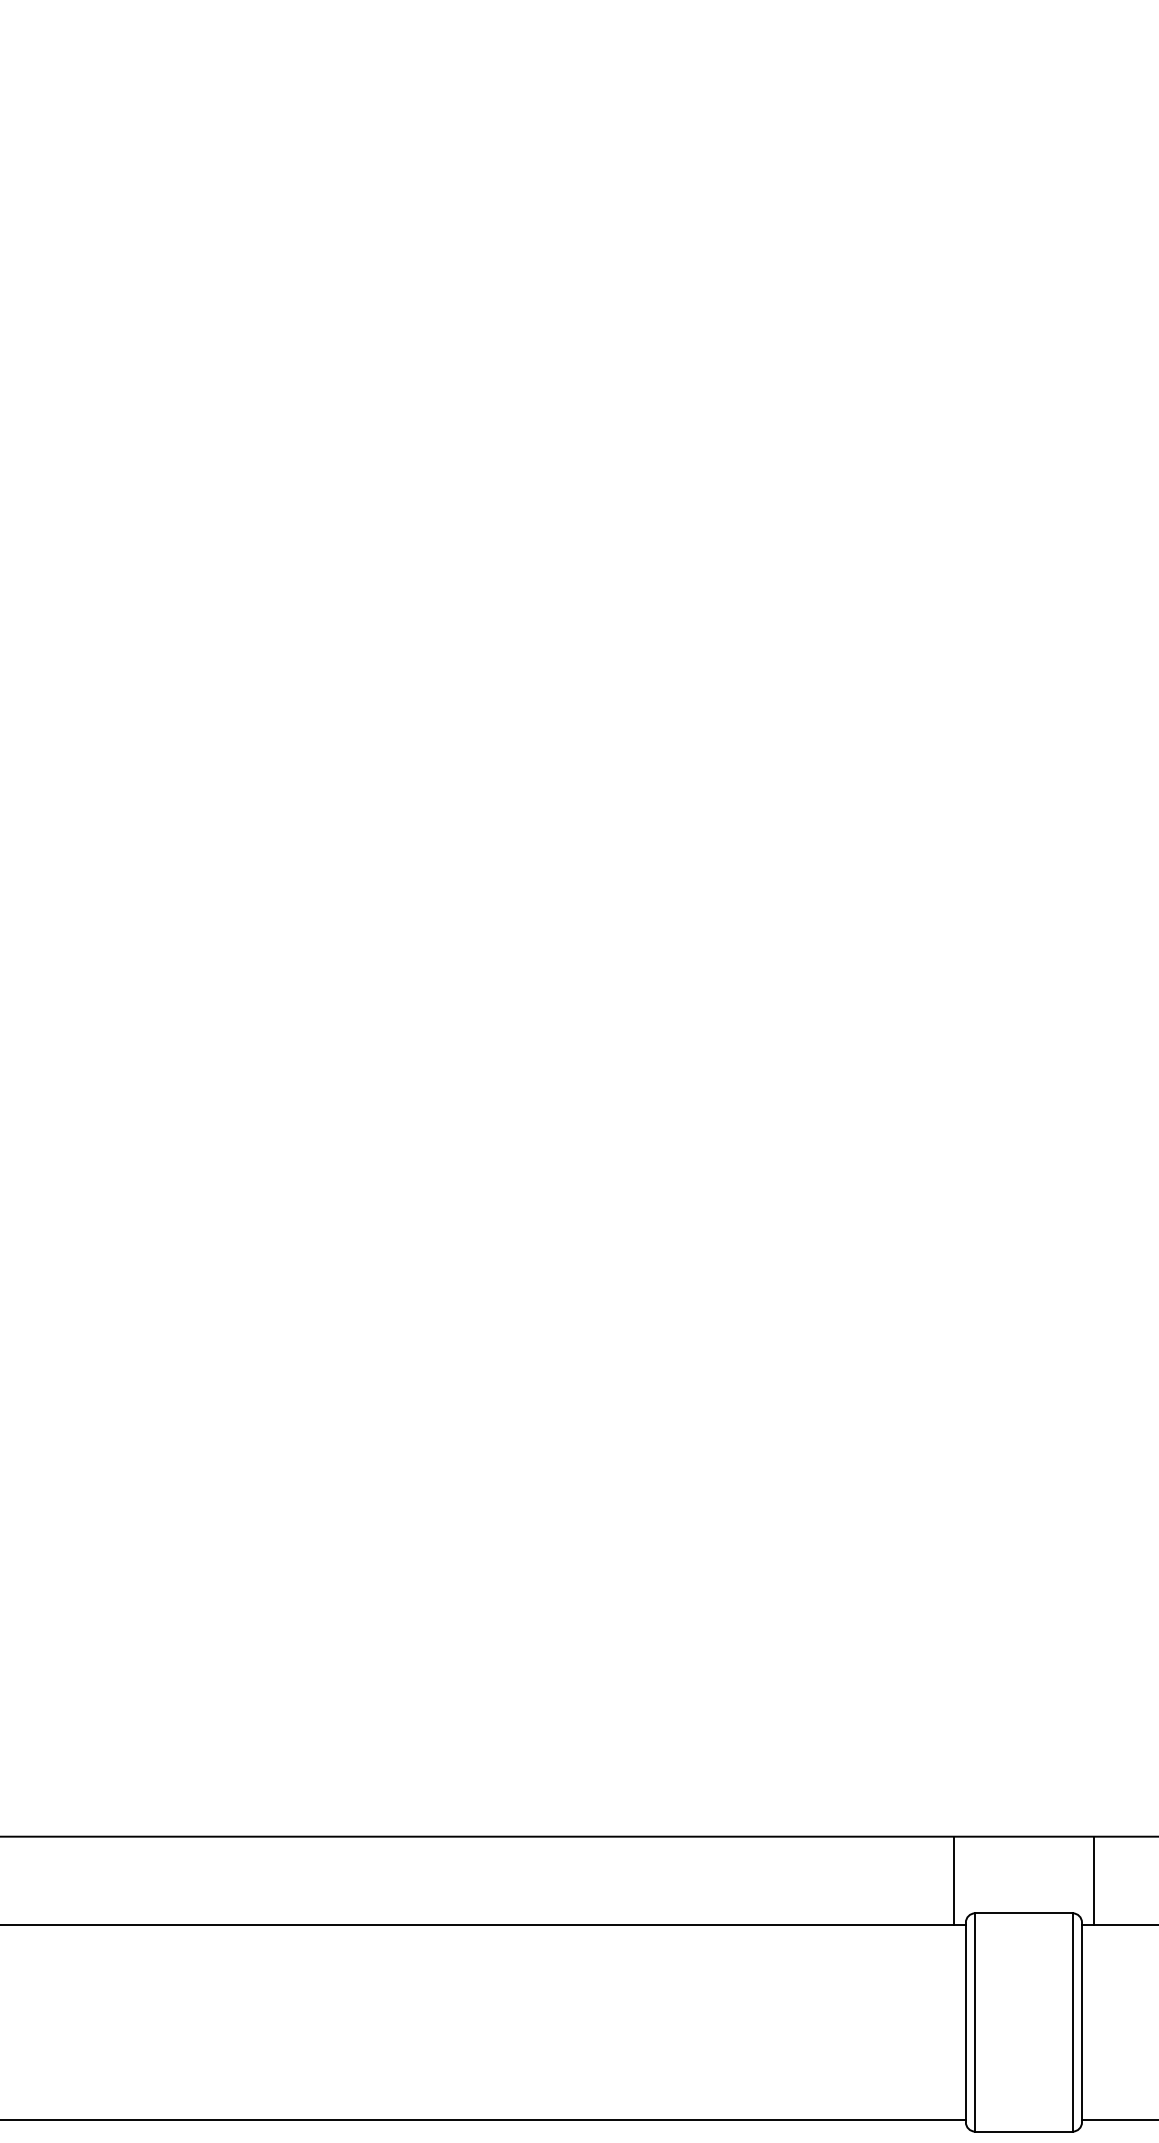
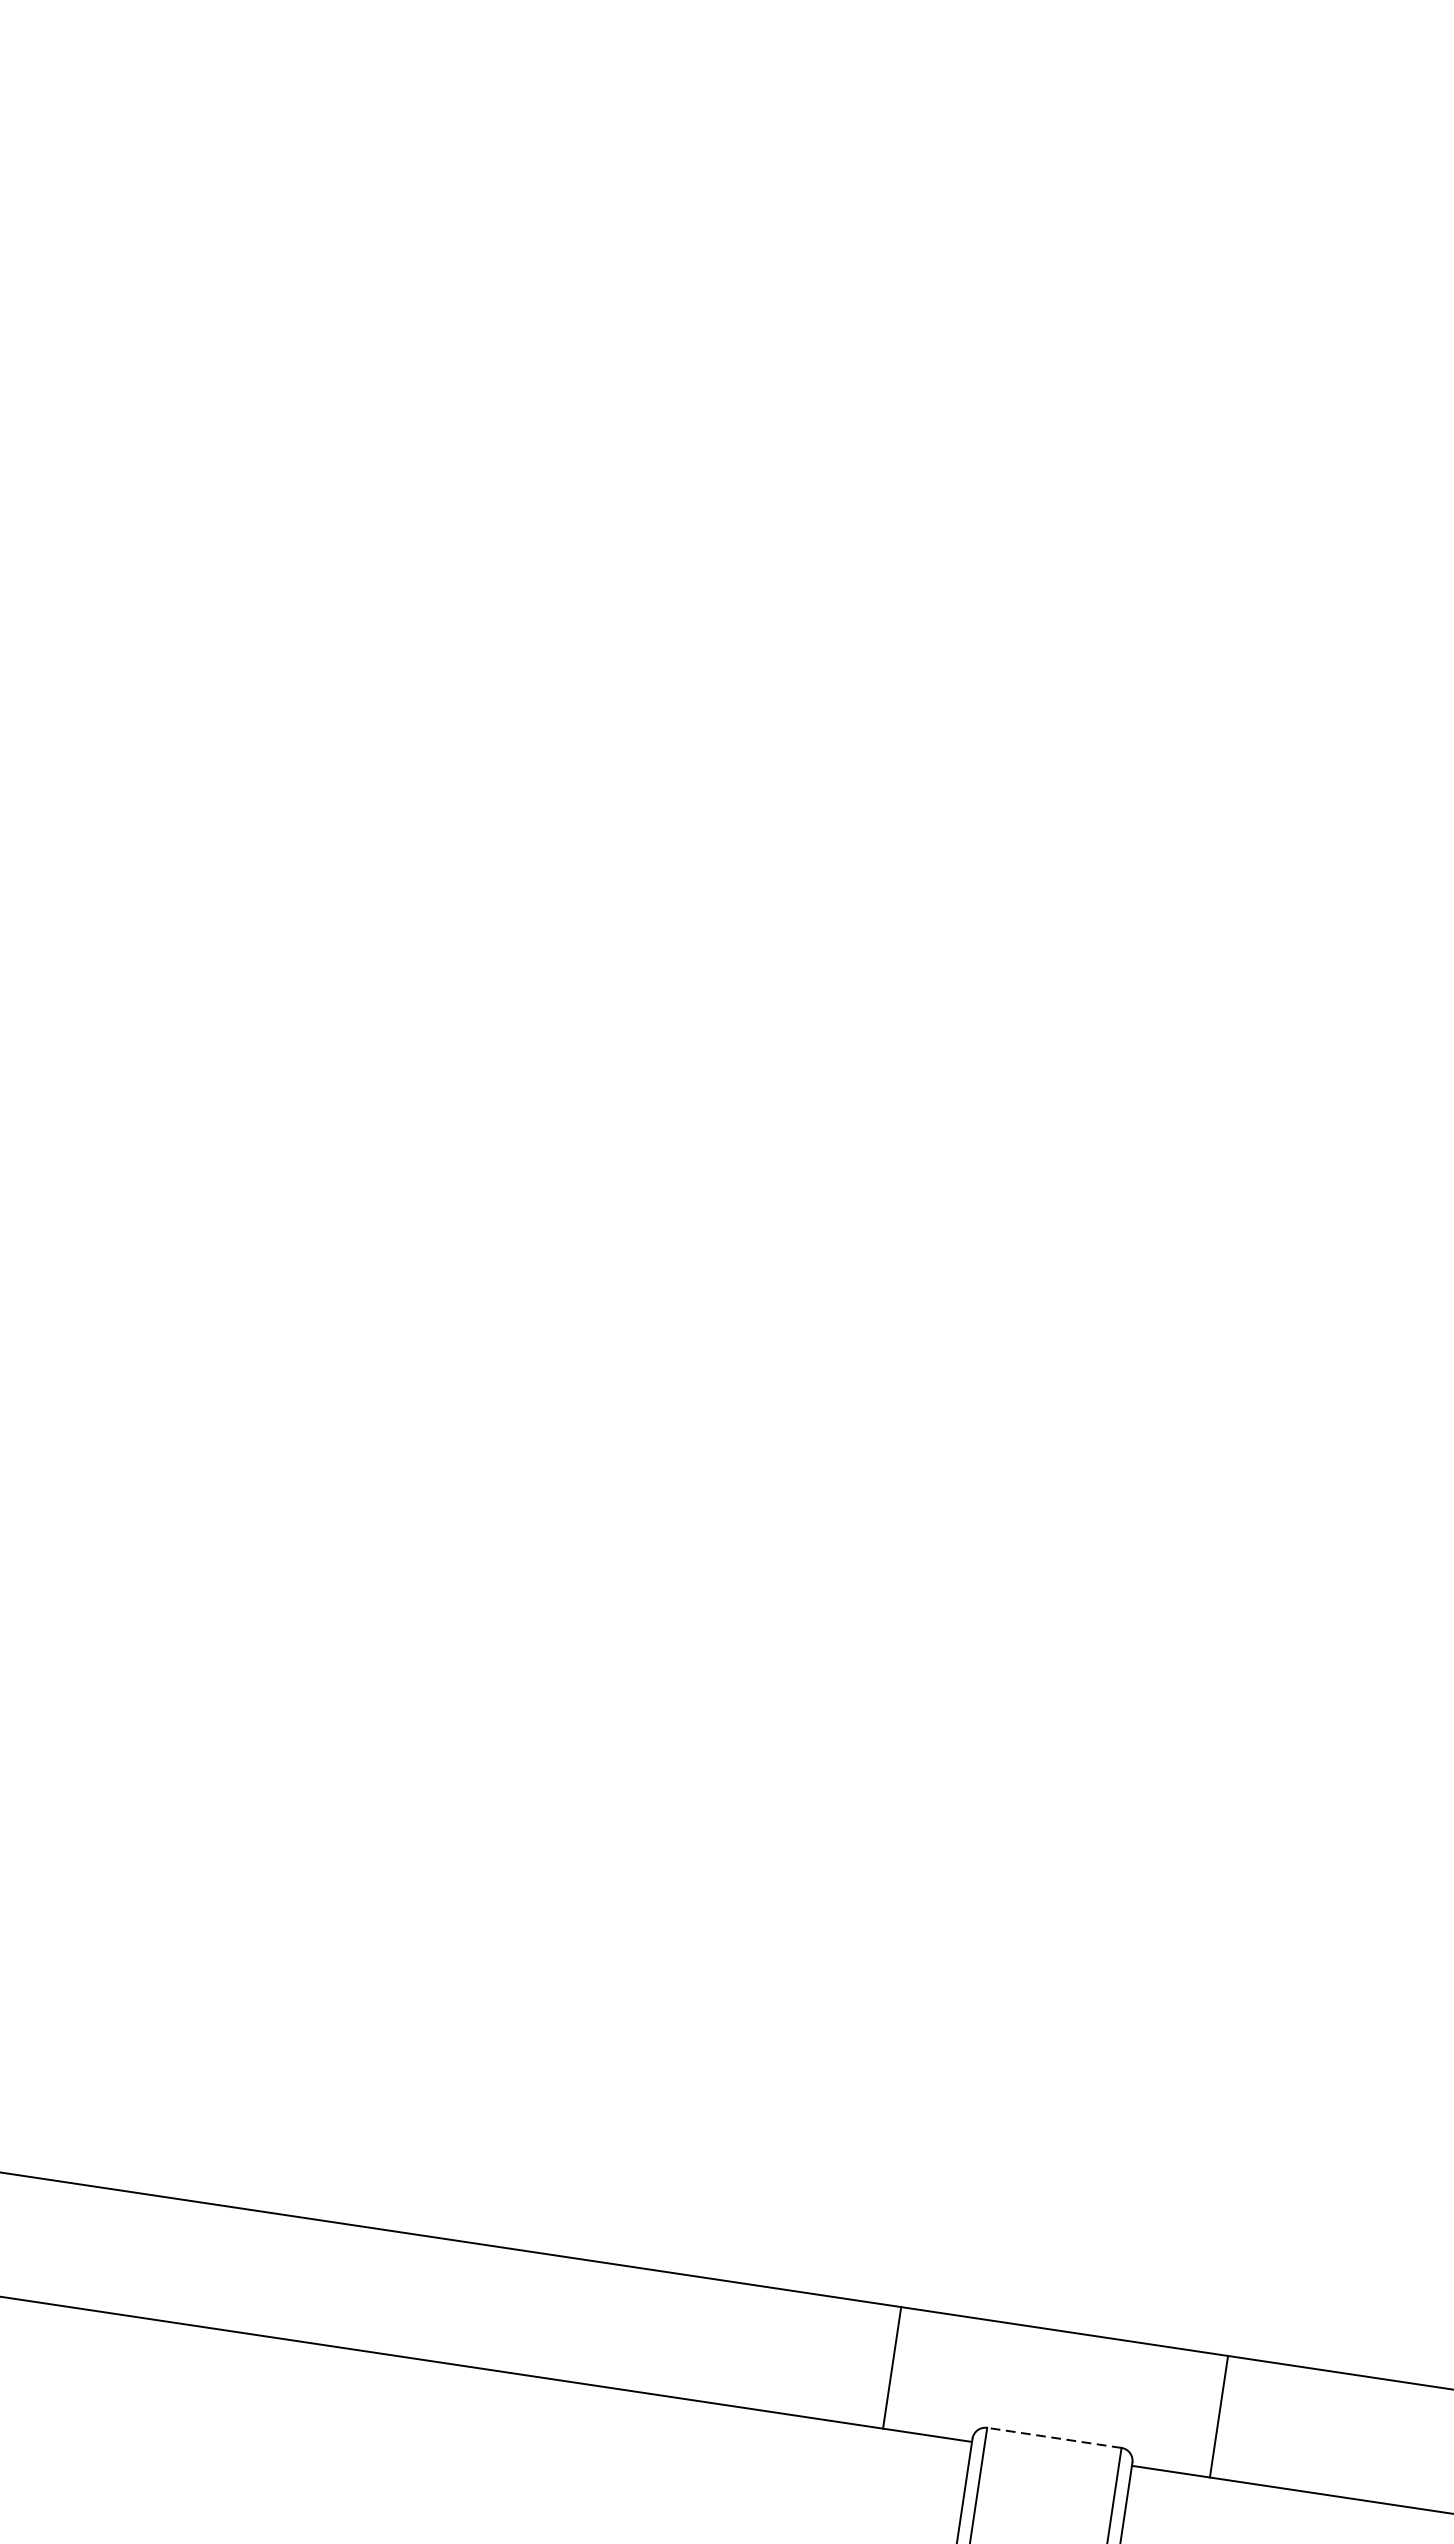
line: (954, 1880) -> (892, 2367), moved
line: (1093, 1880) -> (1218, 2416), moved
line: (1023, 1913) -> (1053, 2438), solid -> dashed

